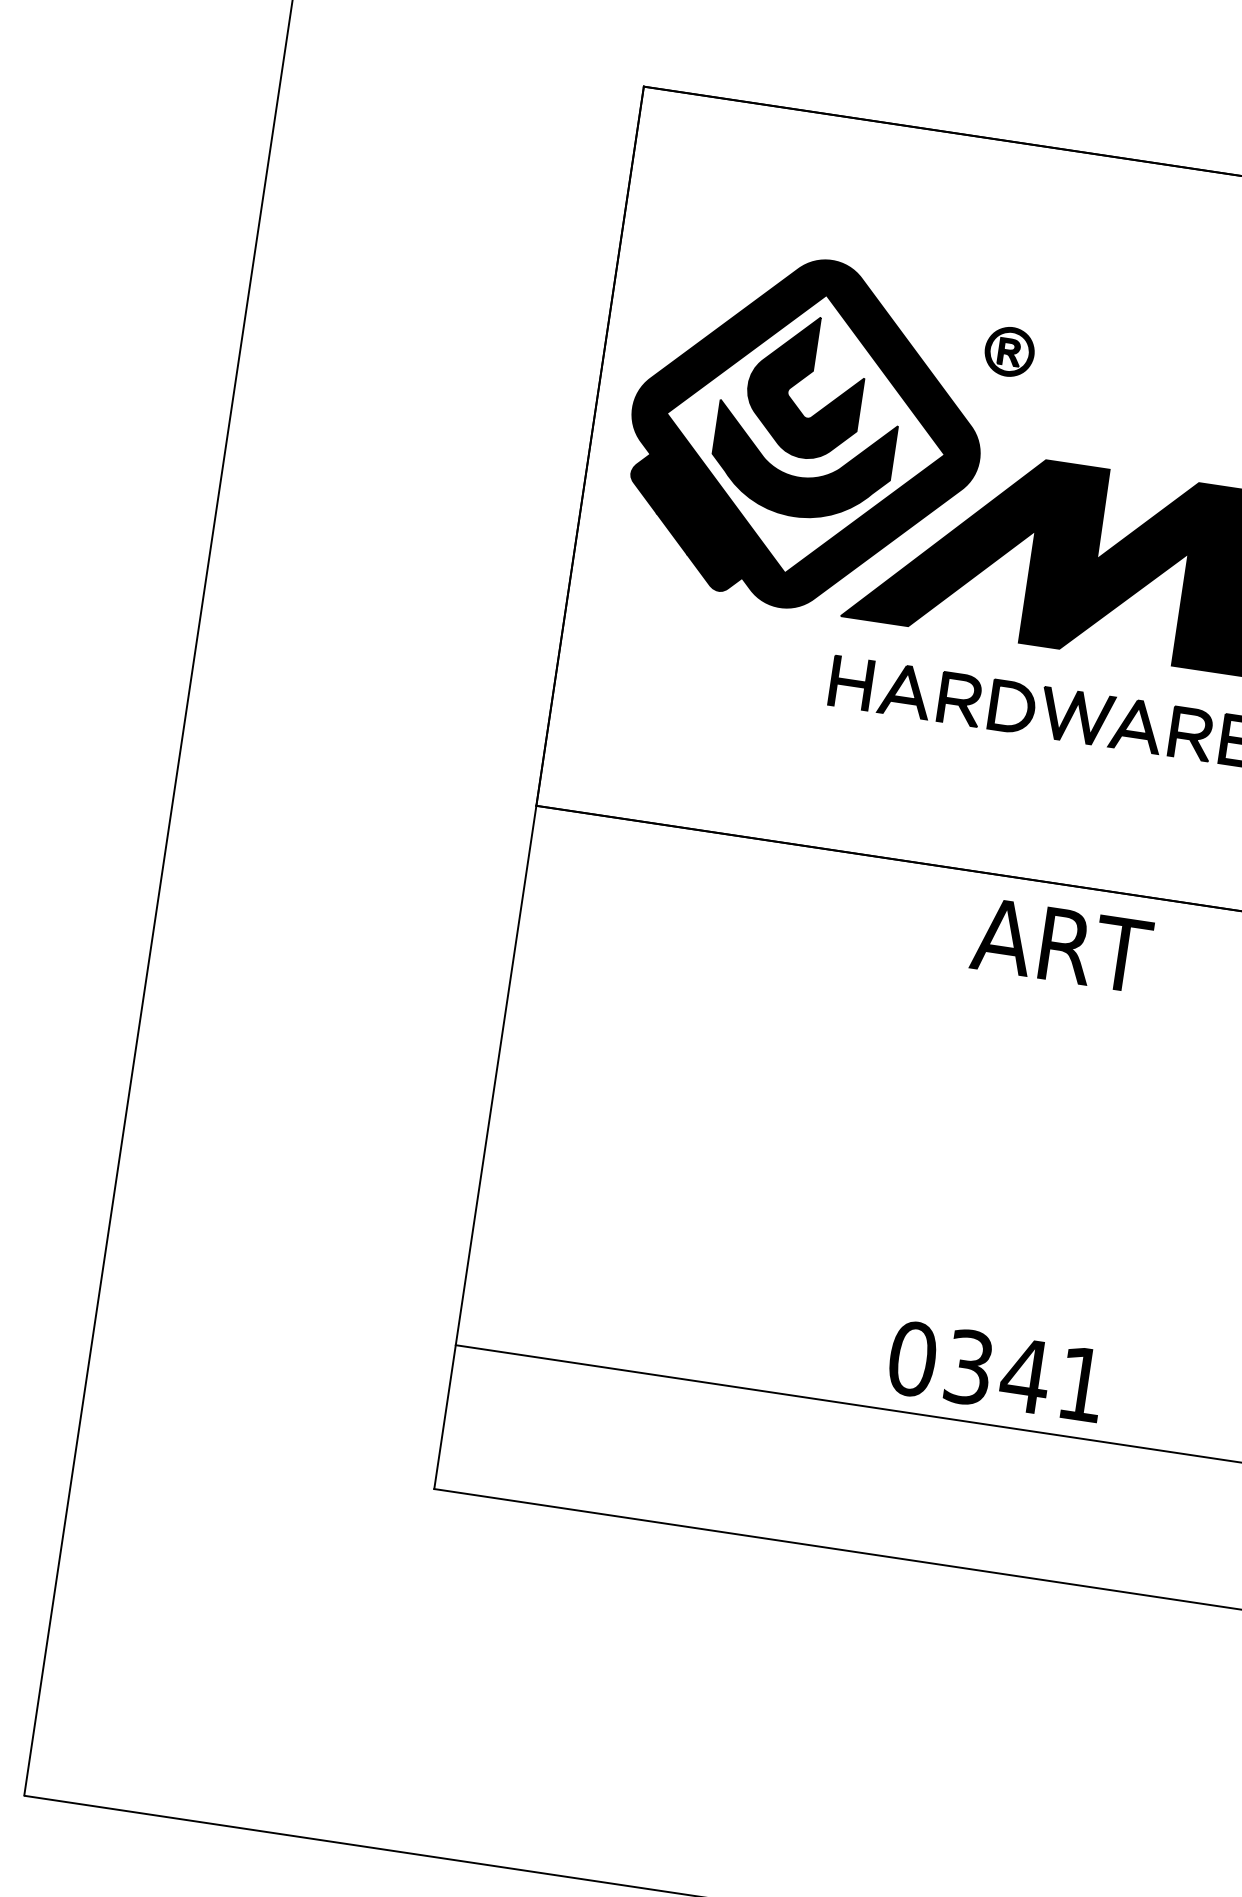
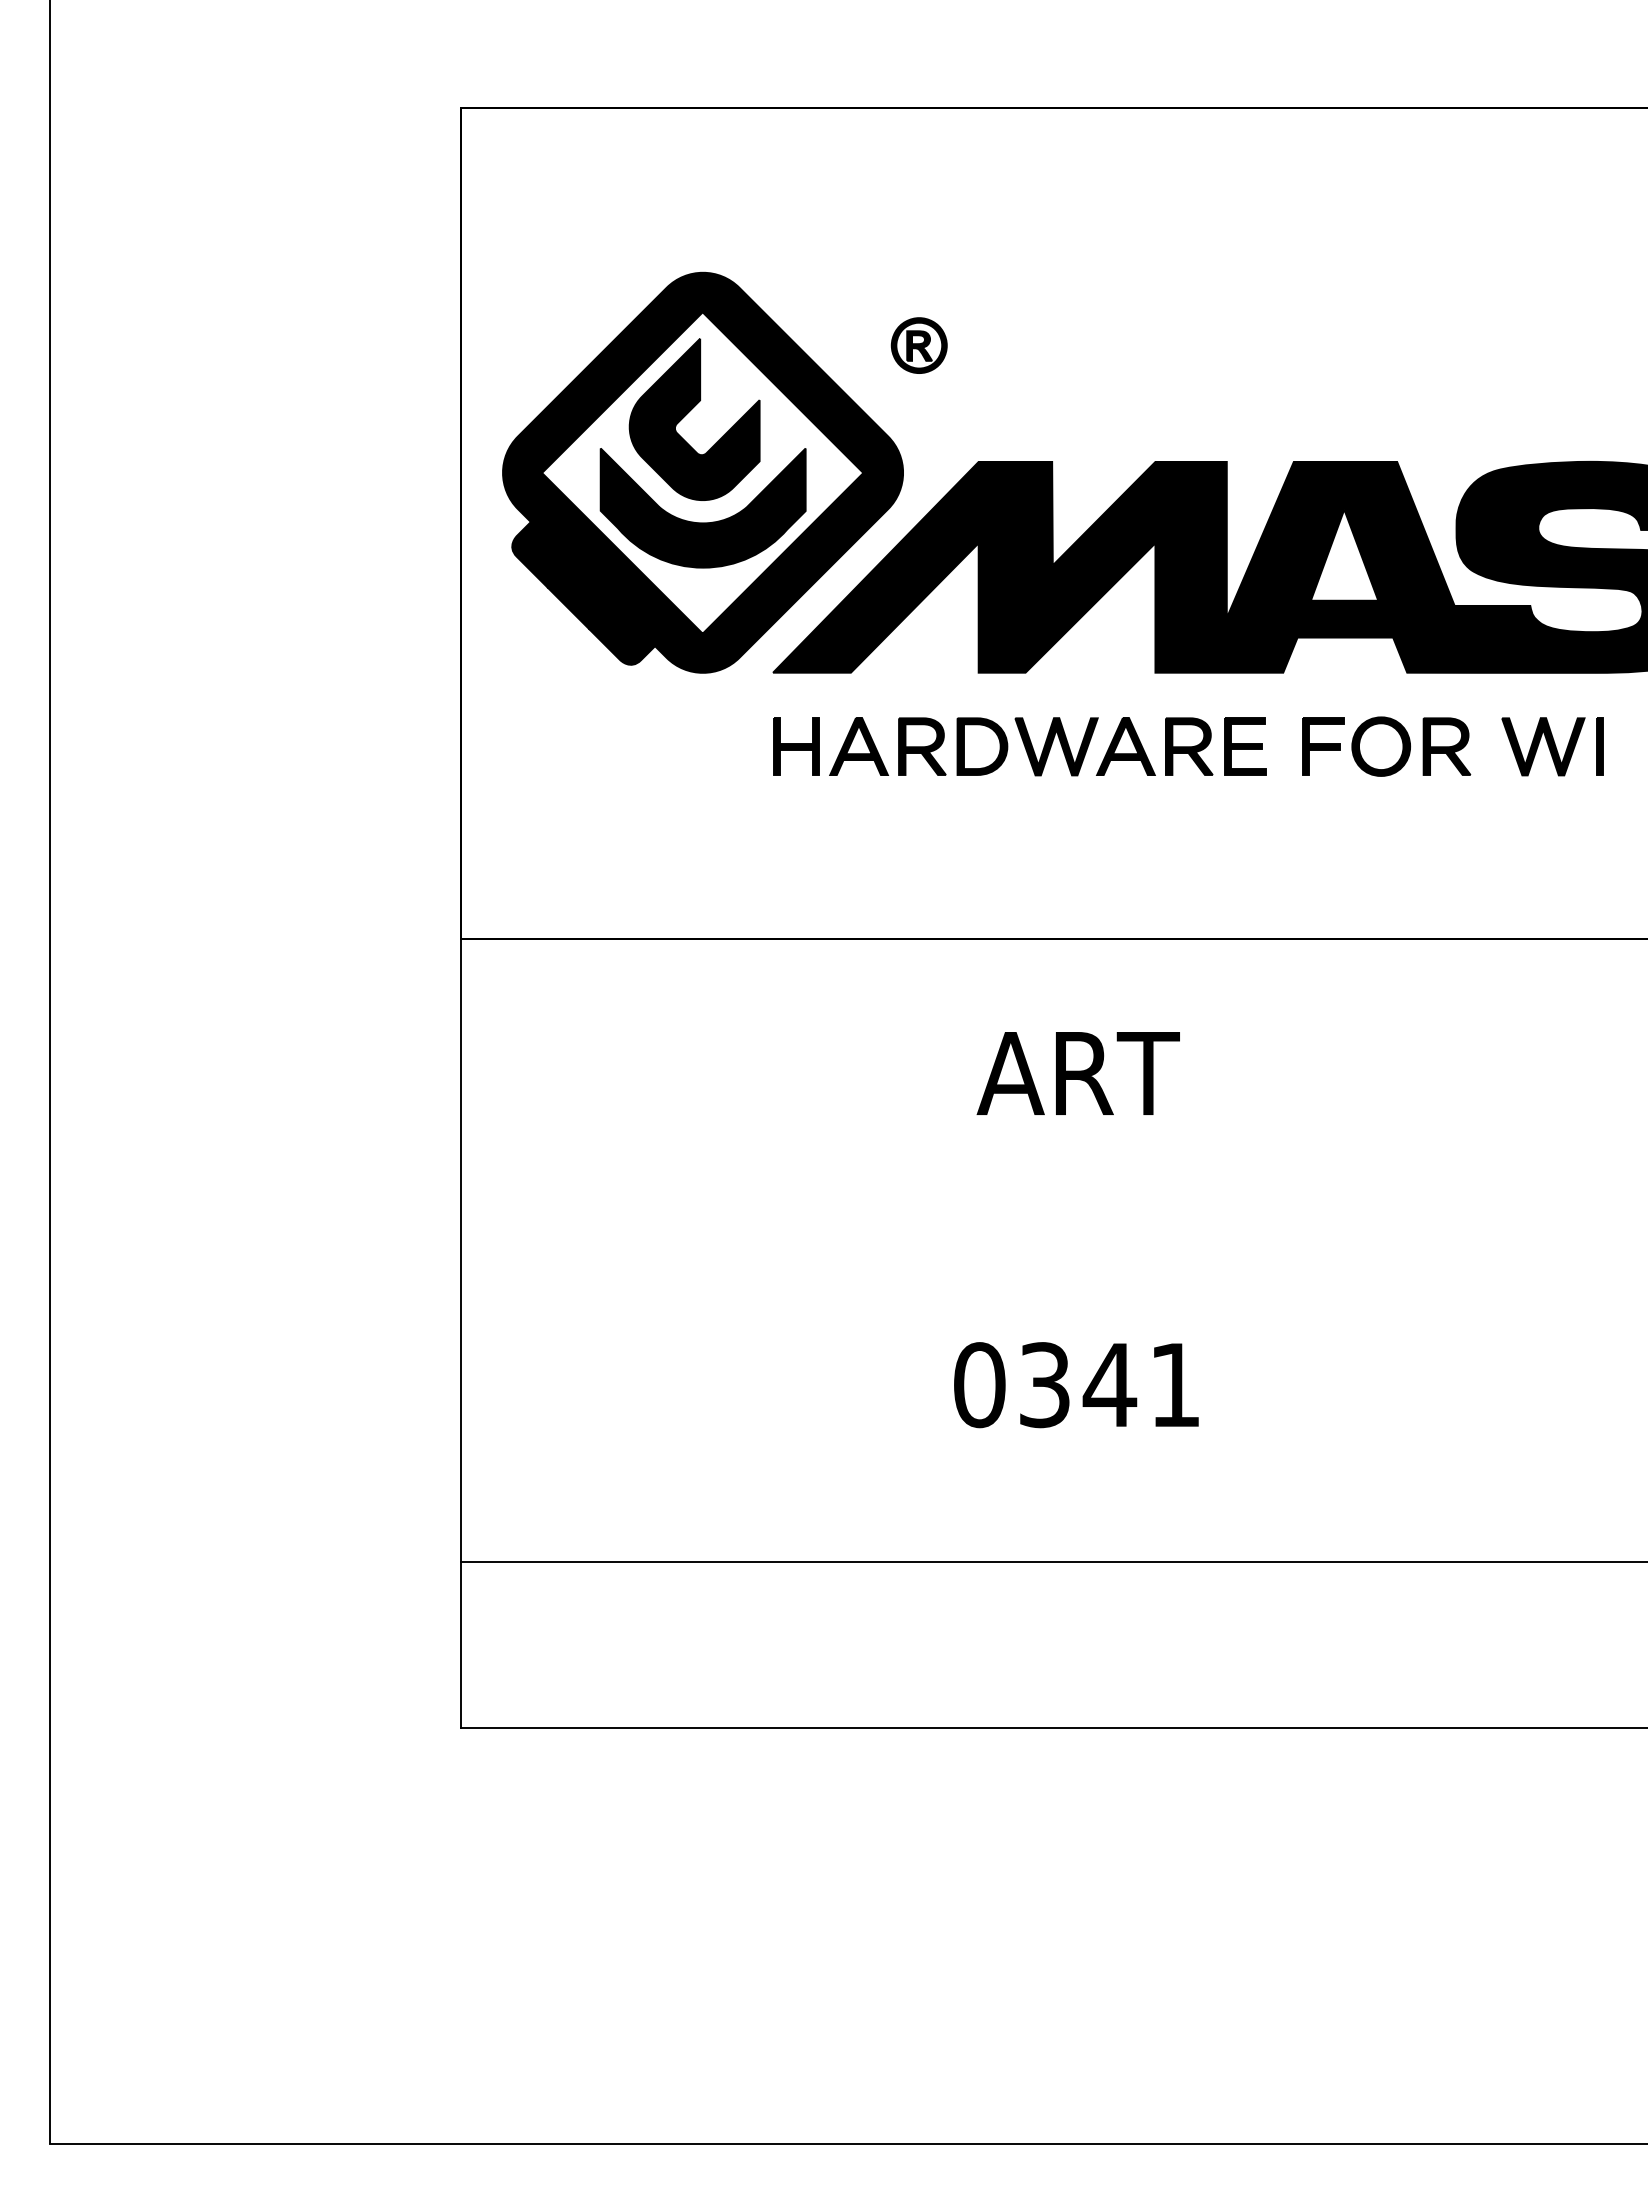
text: (1061, 945) -> (1077, 1073), moved
text: (996, 1371) -> (1076, 1385), moved

